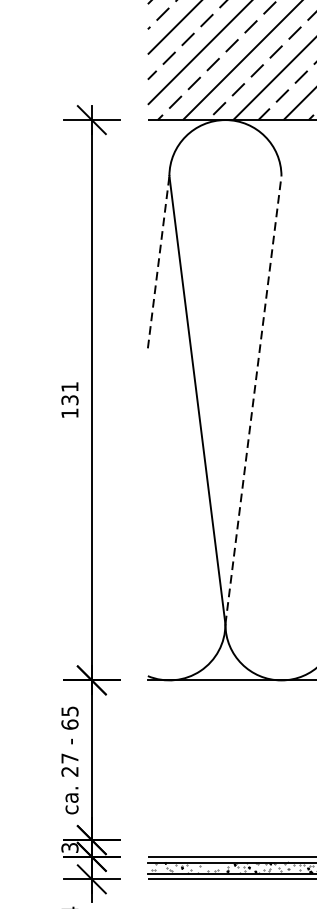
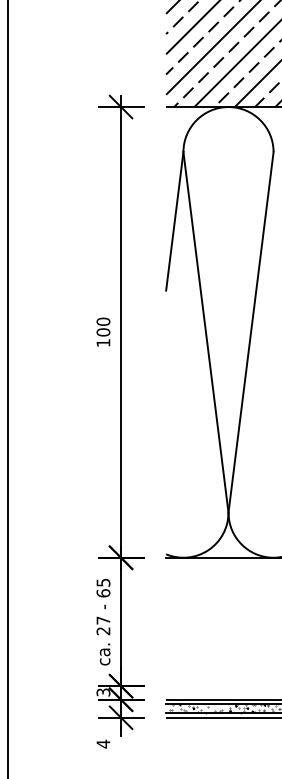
line: (158, 262) -> (174, 221), dashed -> solid
text: (70, 392) -> (103, 326), 131 -> 100
line: (254, 400) -> (251, 332), dashed -> solid

